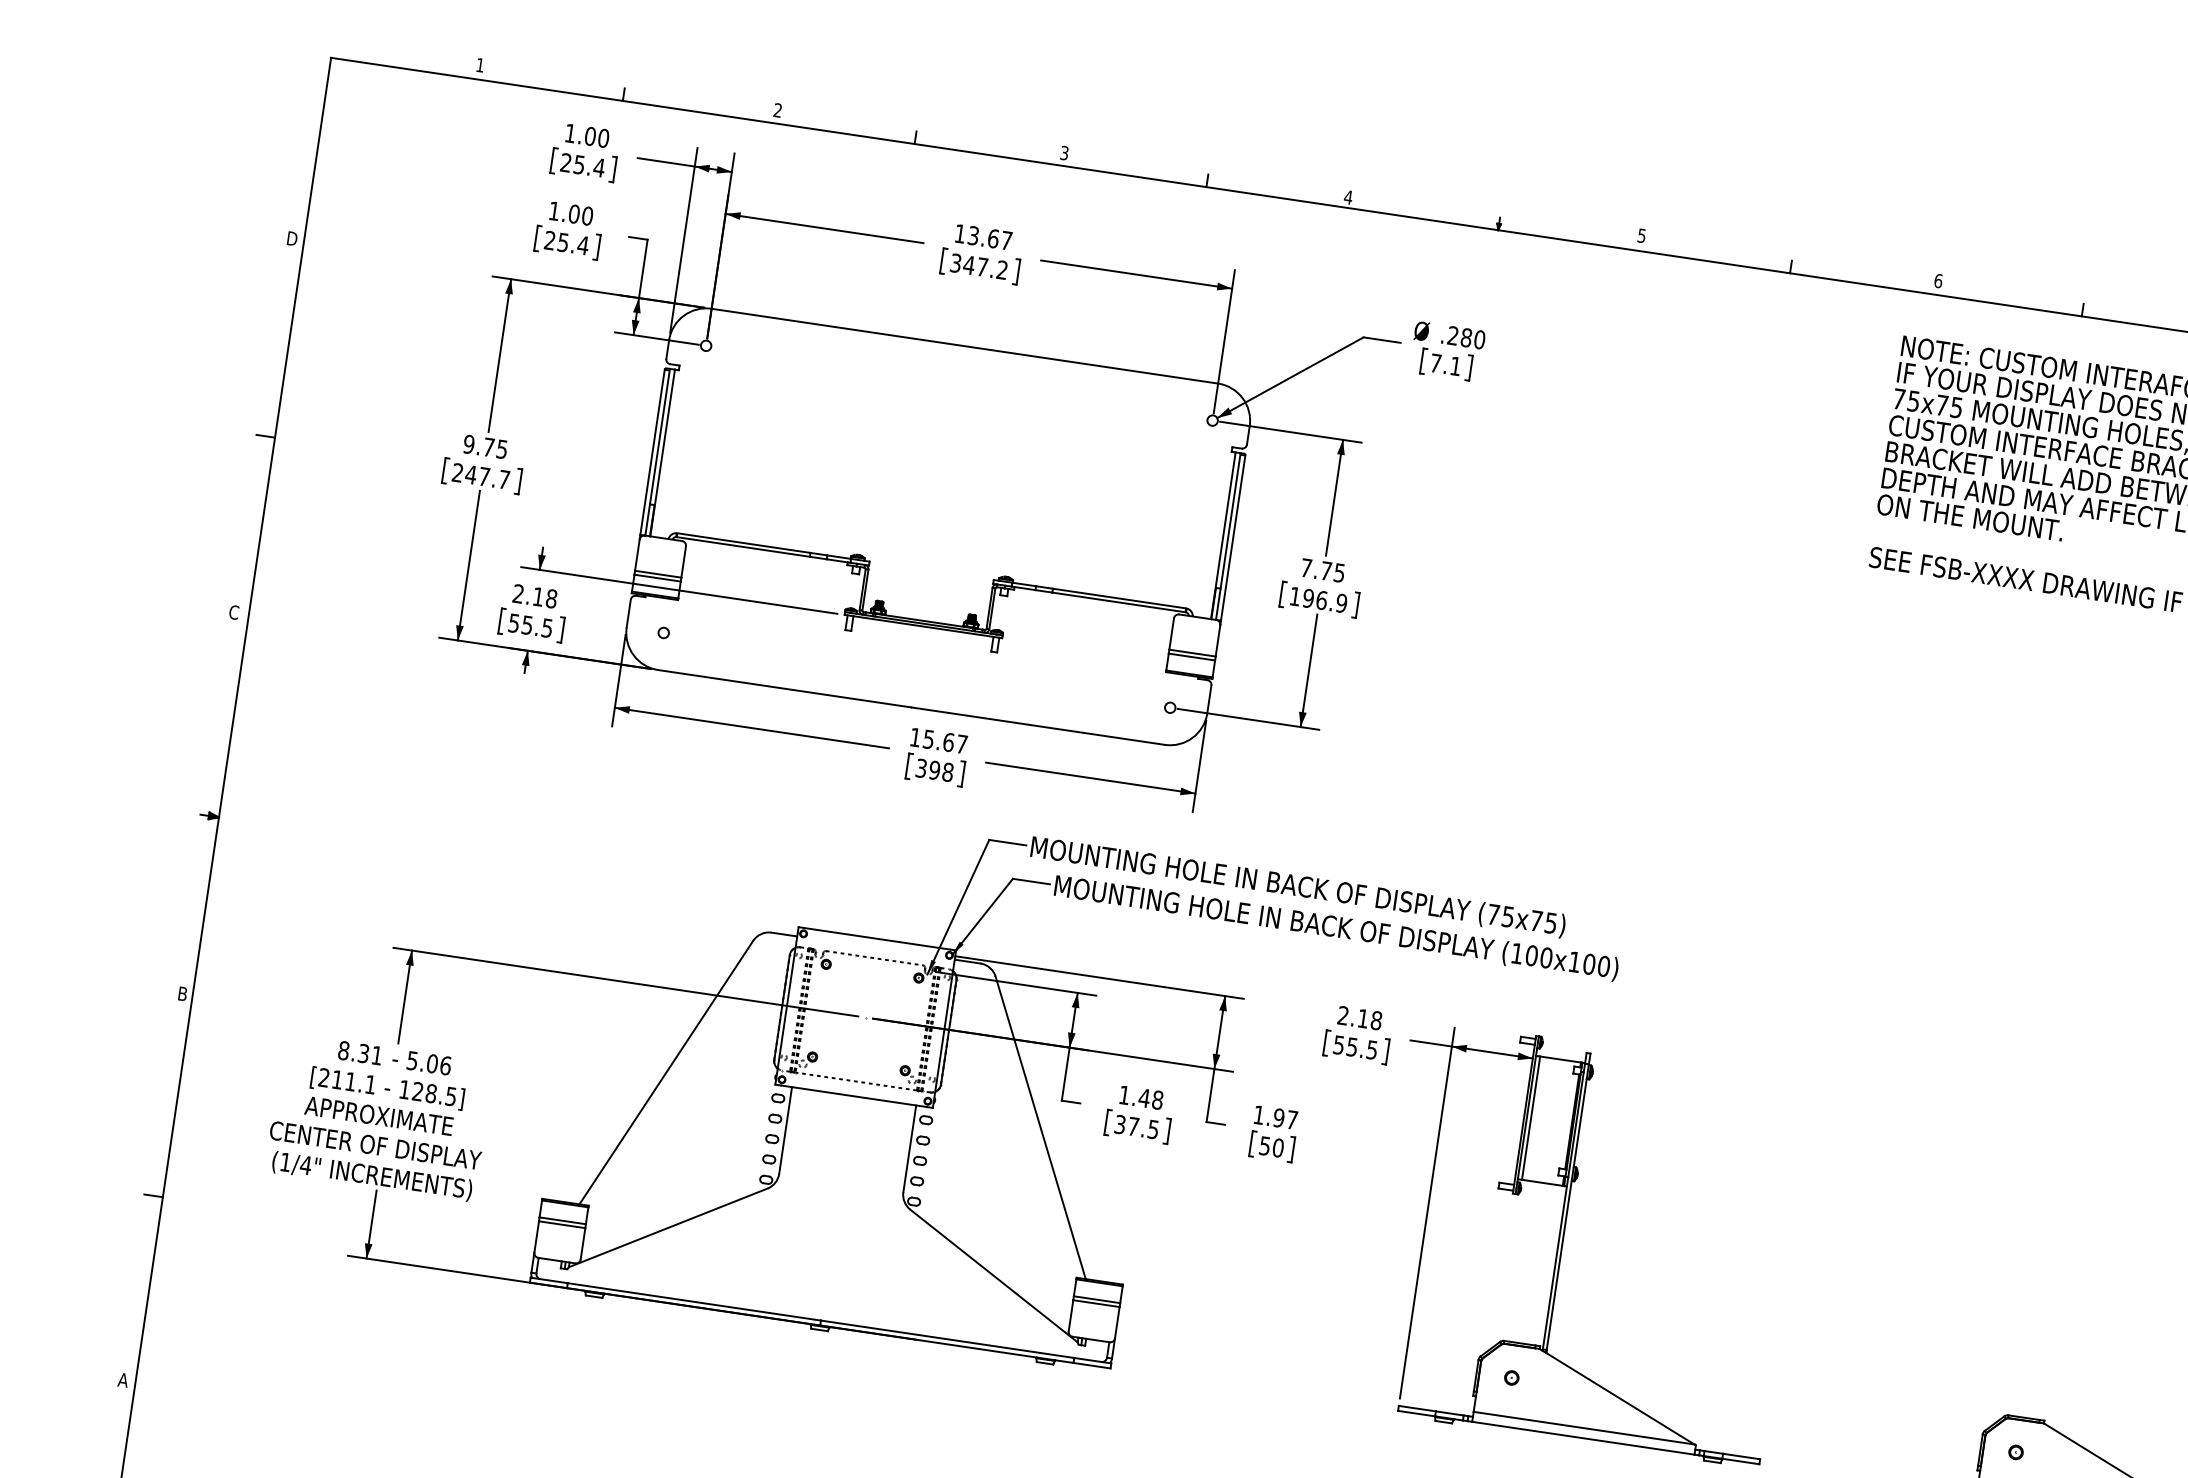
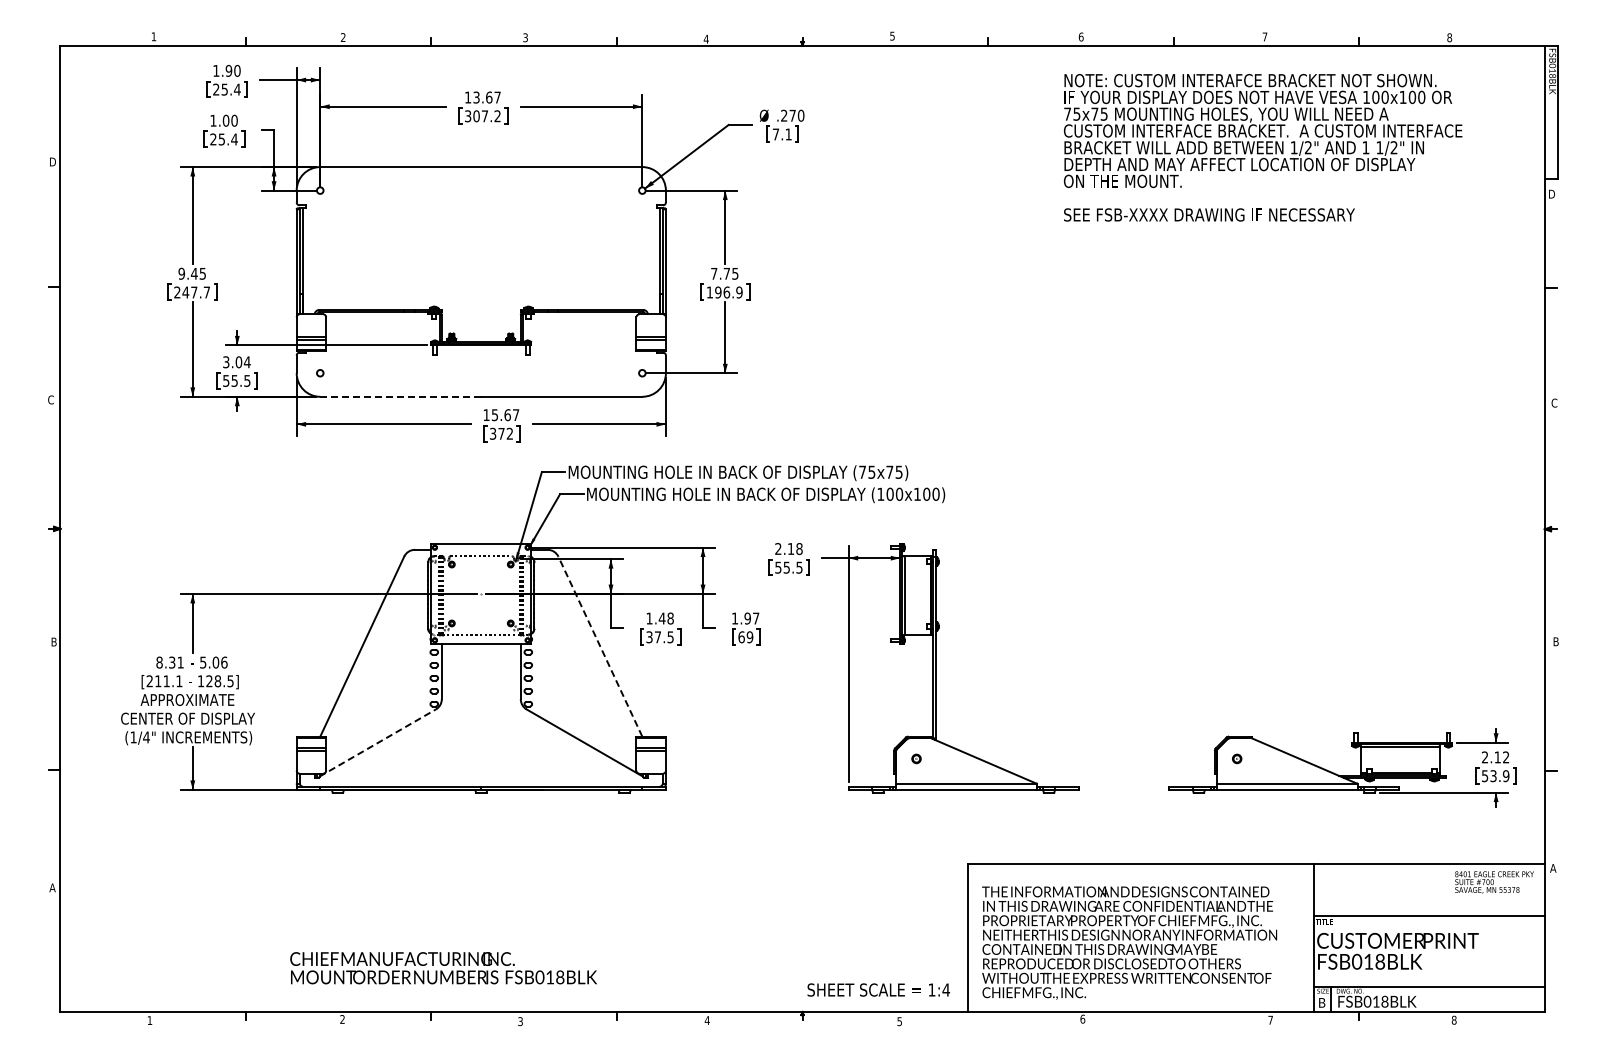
text: (589, 135) -> (228, 70), 1.00 -> 1.90
text: (969, 265) -> (476, 116), 347.2 -> 307.2
text: (1466, 337) -> (792, 115), .280 -> .270
text: (487, 446) -> (193, 273), 9.75 -> 9.45
text: (534, 596) -> (236, 362), 2.18 -> 3.04
line: (784, 688) -> (400, 396), solid -> dashed
text: (941, 770) -> (505, 433), 398 -> 372
line: (1040, 1127) -> (600, 646), solid -> dashed
text: (1271, 1147) -> (745, 637), 50 -> 69
line: (669, 1227) -> (378, 742), solid -> dashed

